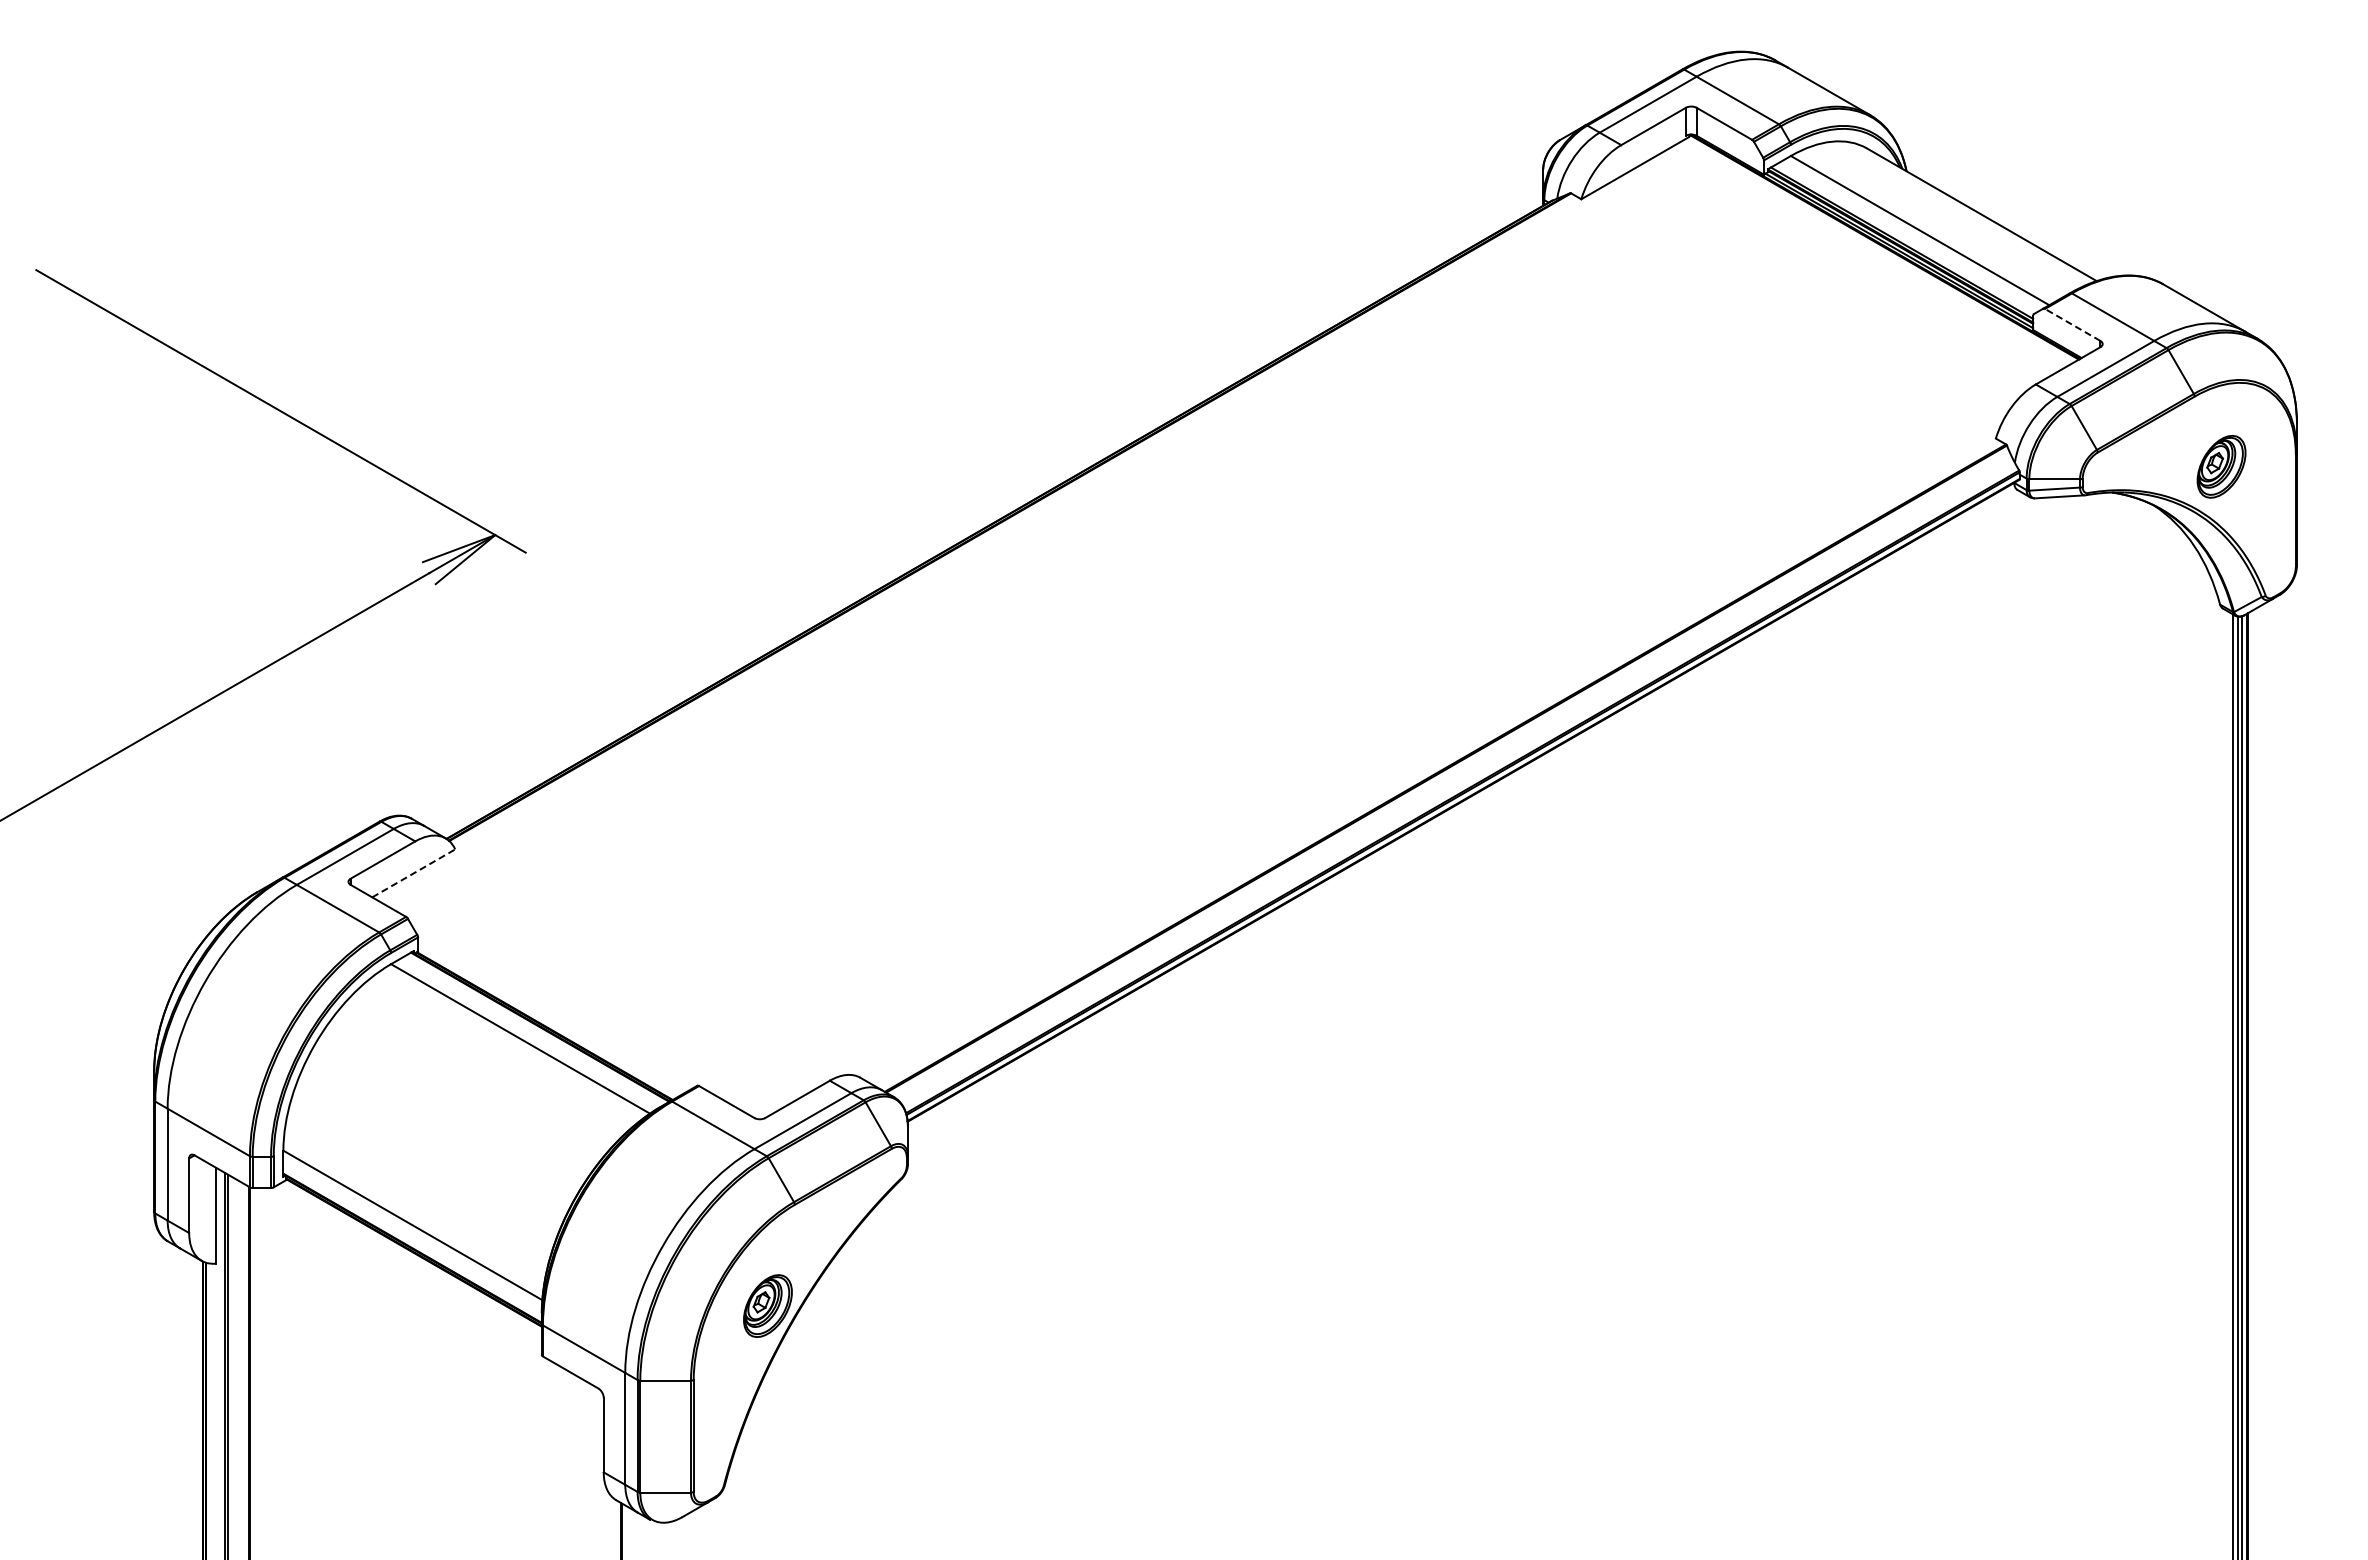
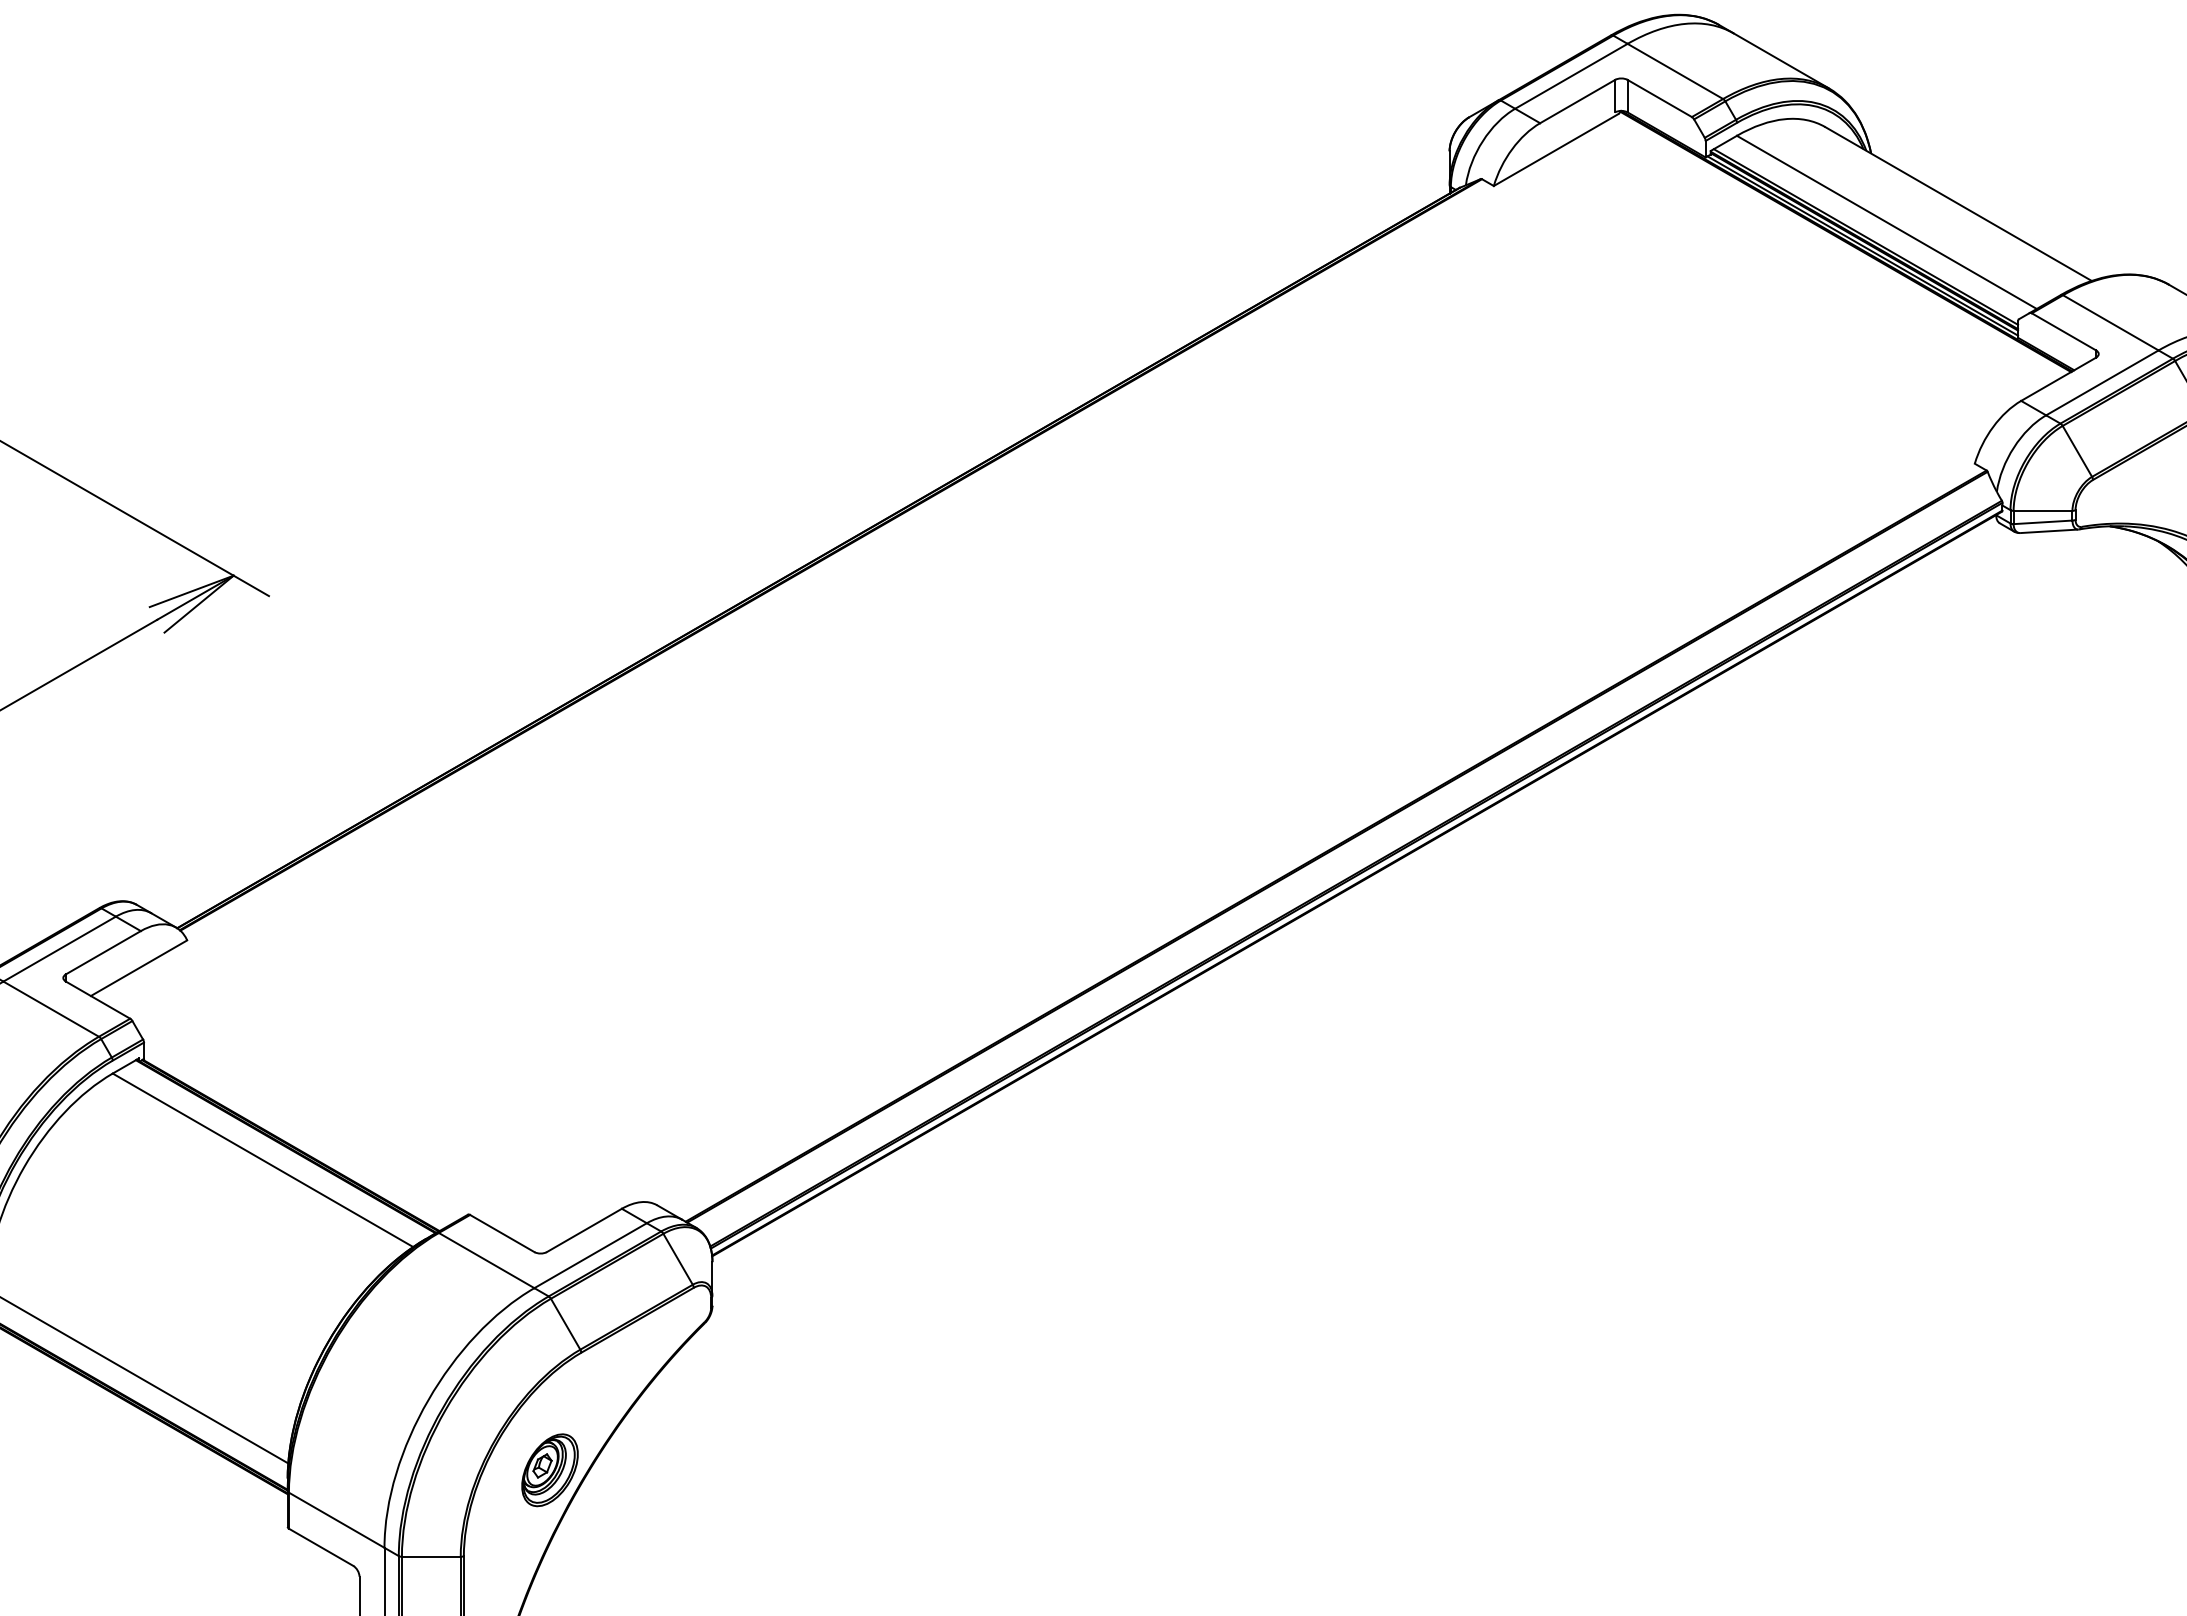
line: (2072, 324) -> (2063, 331), dashed -> solid
line: (413, 873) -> (138, 968), dashed -> solid

